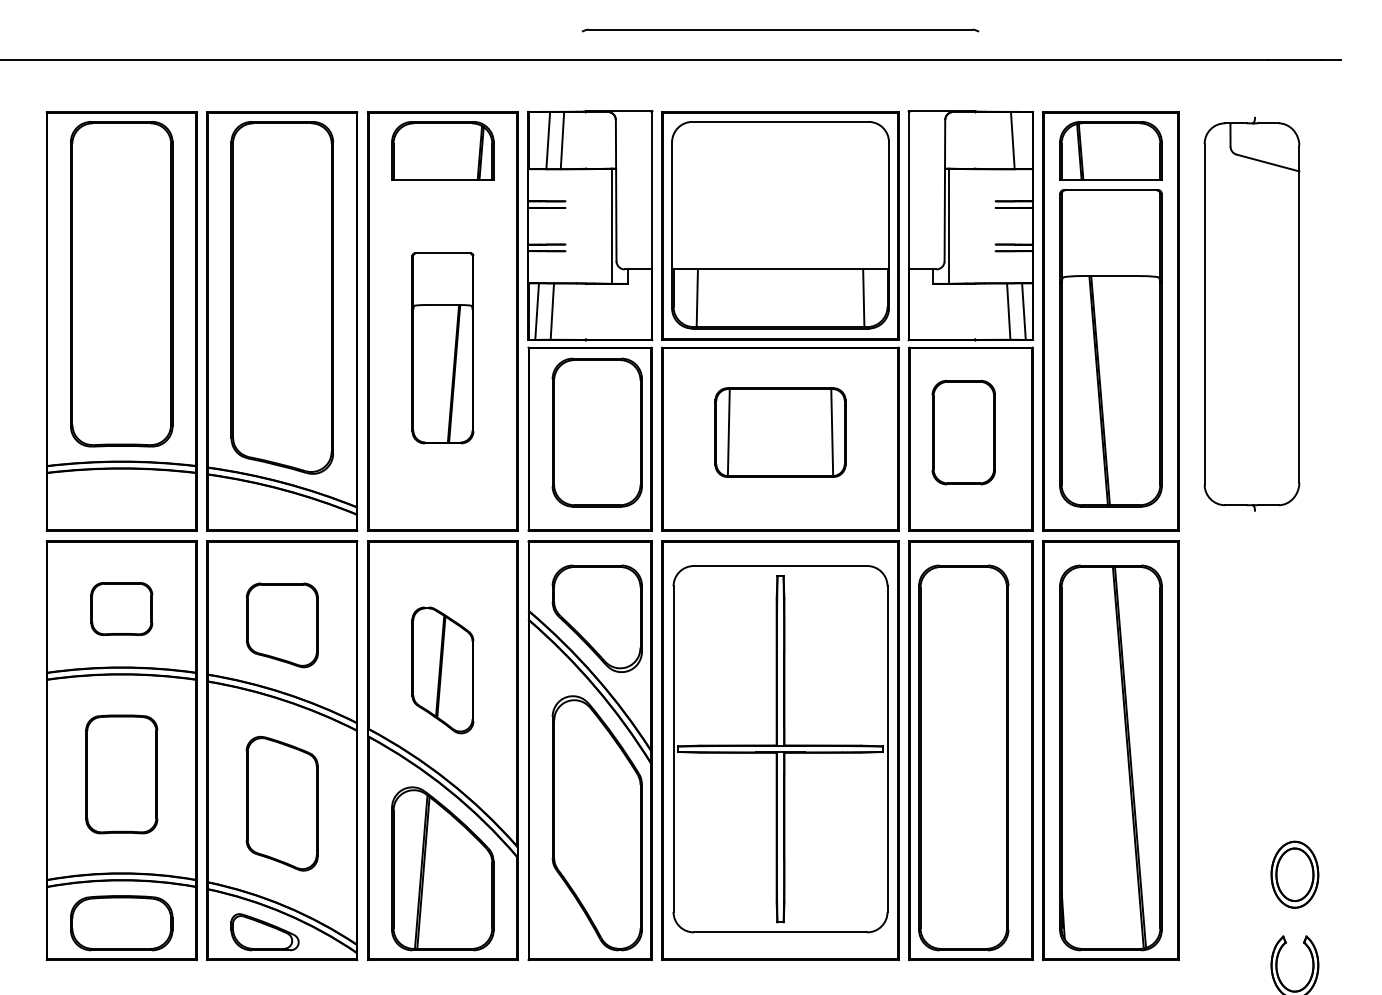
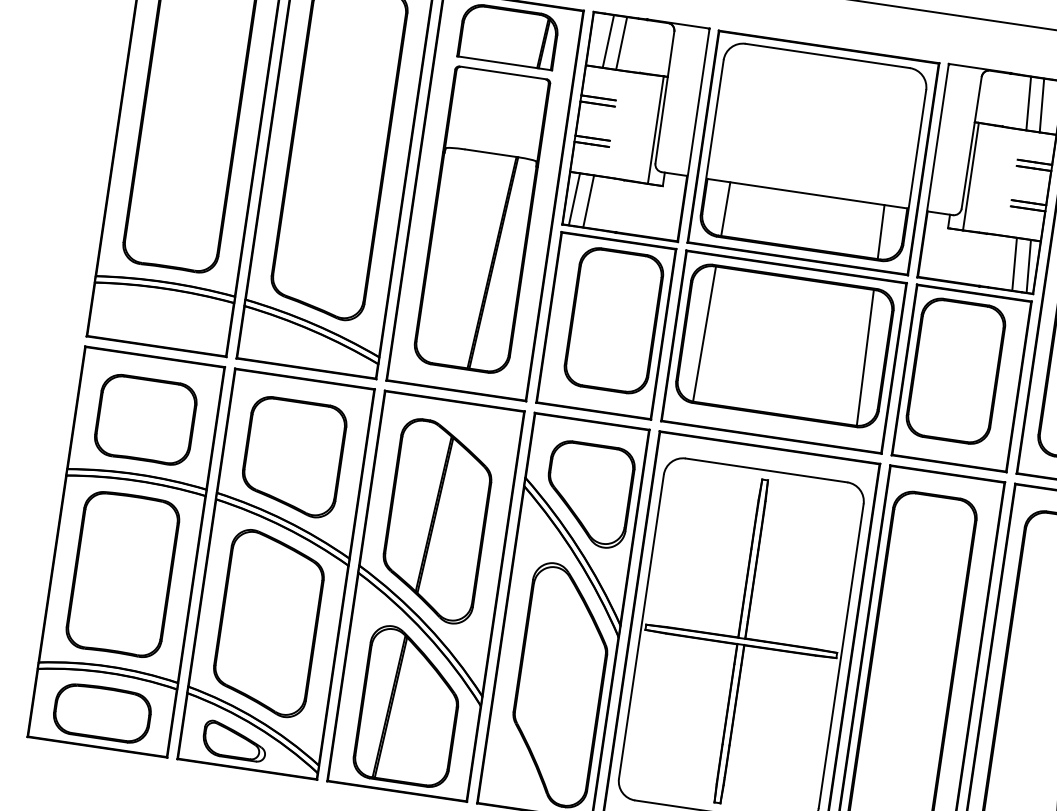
line: (998, 140) -> (1028, 103), added
part: (442, 348) -> (481, 220), size x1.67
part: (780, 432) -> (784, 345), size x1.67
part: (963, 432) -> (955, 371), size x1.43
part: (121, 608) -> (145, 419), size x1.67
part: (282, 625) -> (293, 457), size x1.43
part: (442, 670) -> (436, 521), size x1.67
part: (121, 774) -> (122, 574), size x1.43
part: (281, 803) -> (268, 623), size x1.43

